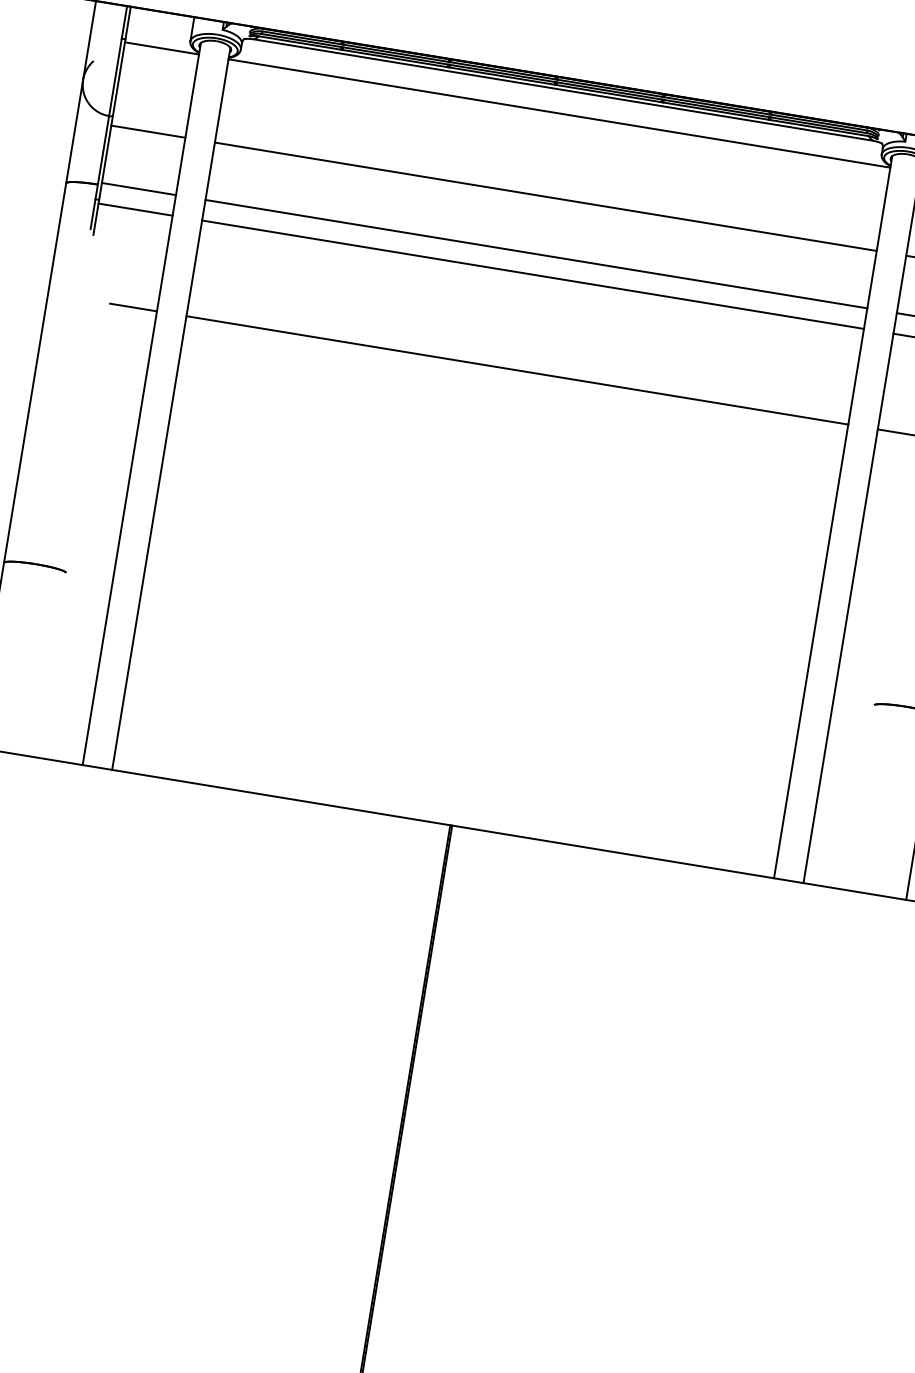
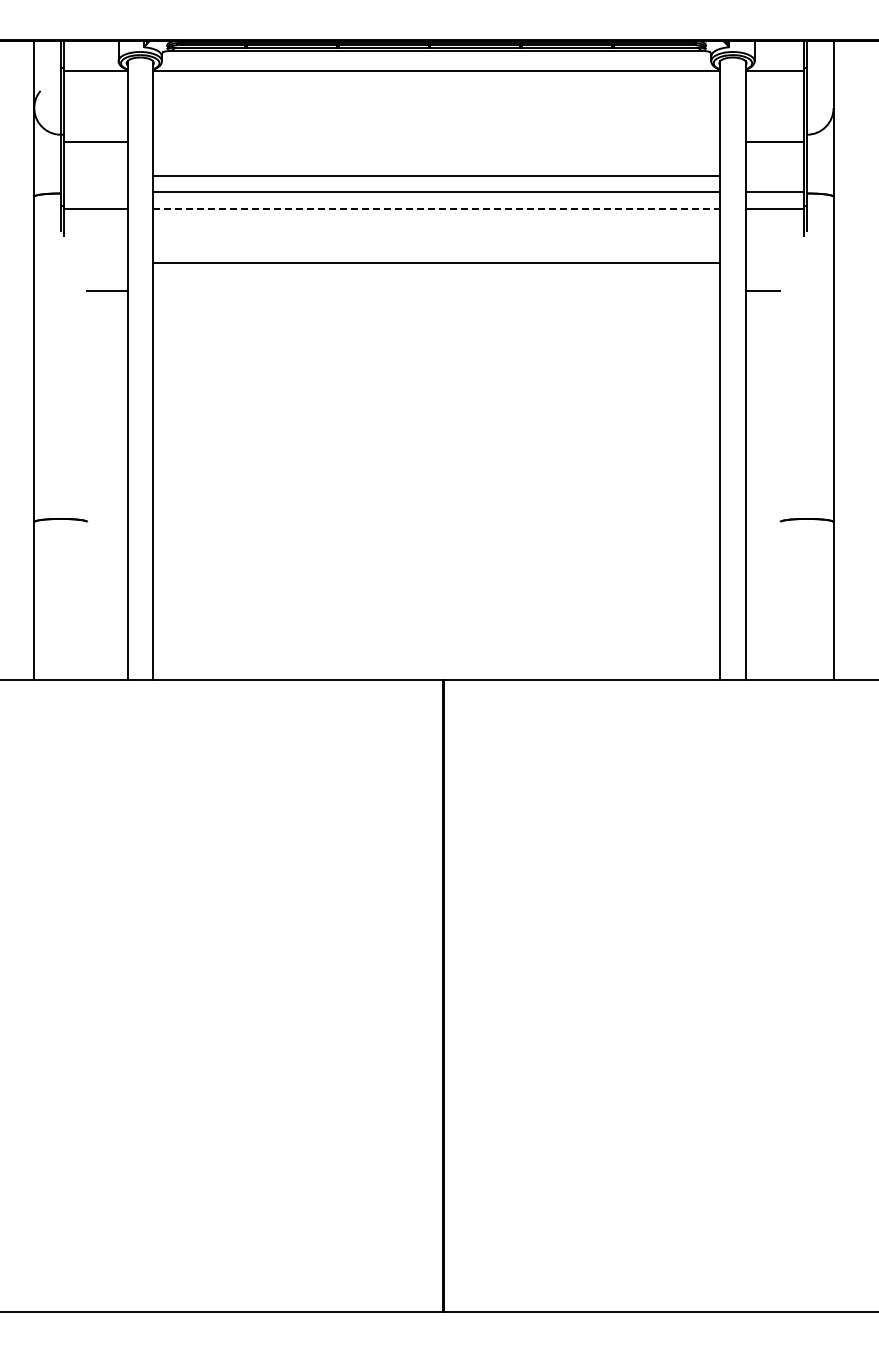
line: (138, 188) -> (95, 191), removed
line: (545, 196) -> (436, 176), moved
line: (532, 274) -> (436, 209), solid -> dashed
line: (517, 370) -> (436, 263), moved

